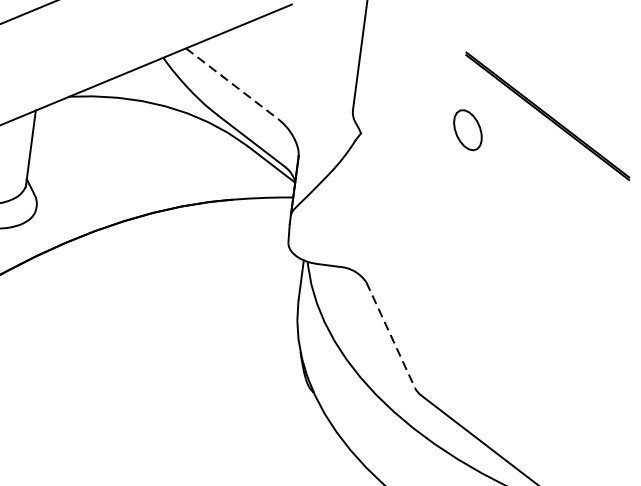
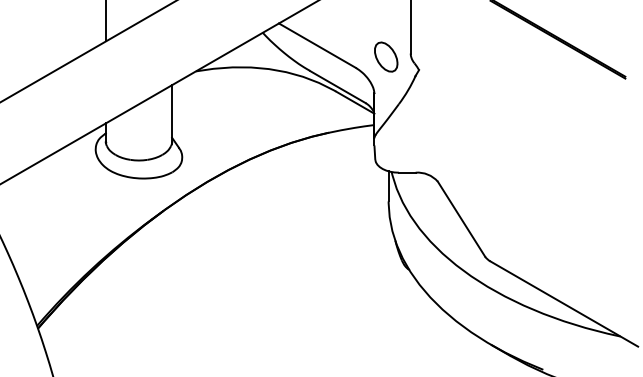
line: (232, 83) -> (317, 45), dashed -> solid
part: (468, 129) -> (386, 56), moved
line: (390, 335) -> (461, 219), dashed -> solid

